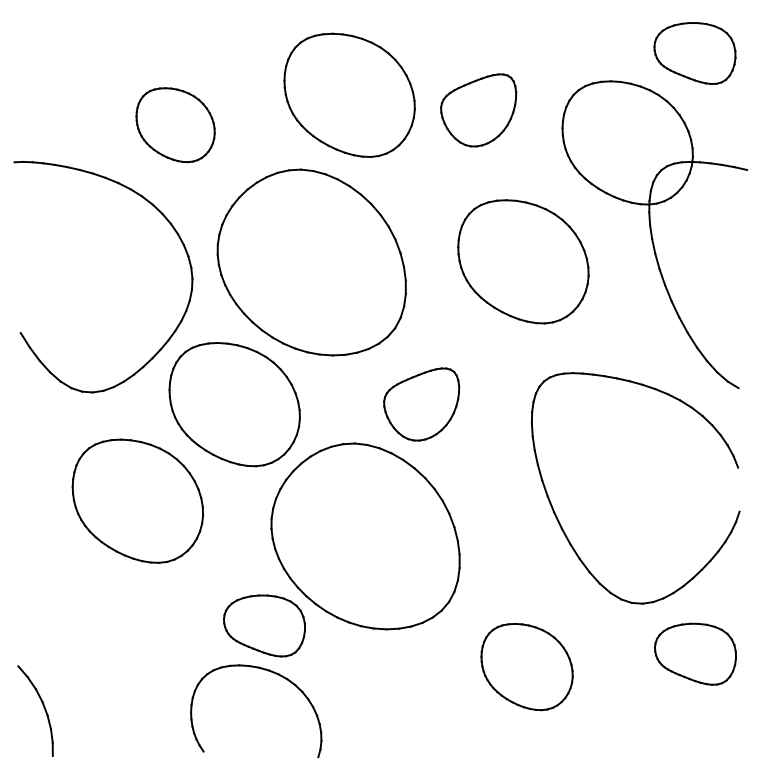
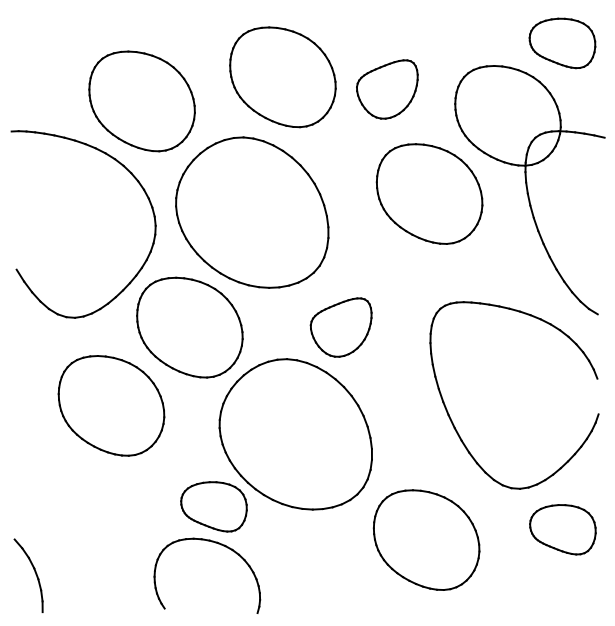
part: (174, 125) -> (141, 101), size x1.67
part: (523, 261) -> (429, 193), moved
part: (527, 666) -> (426, 539), size x1.43

